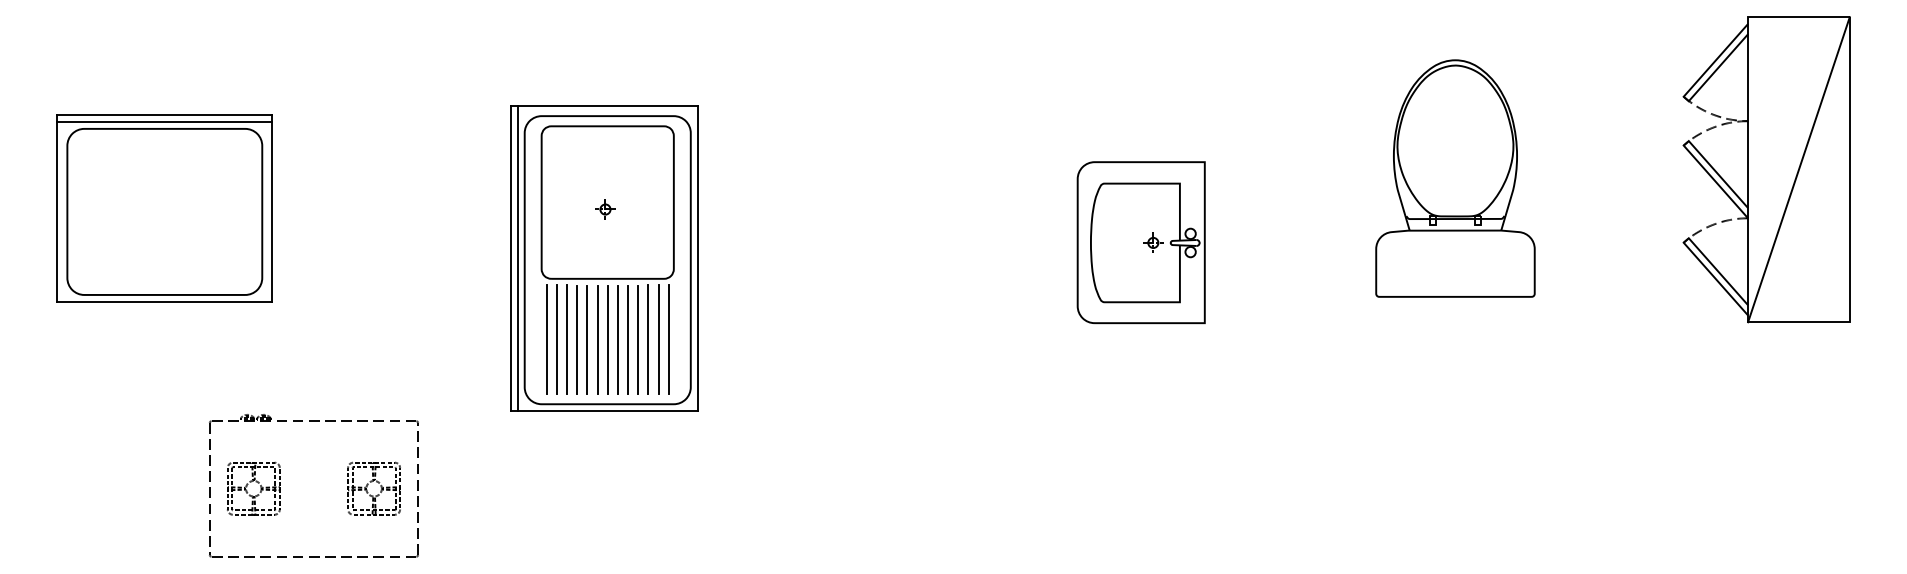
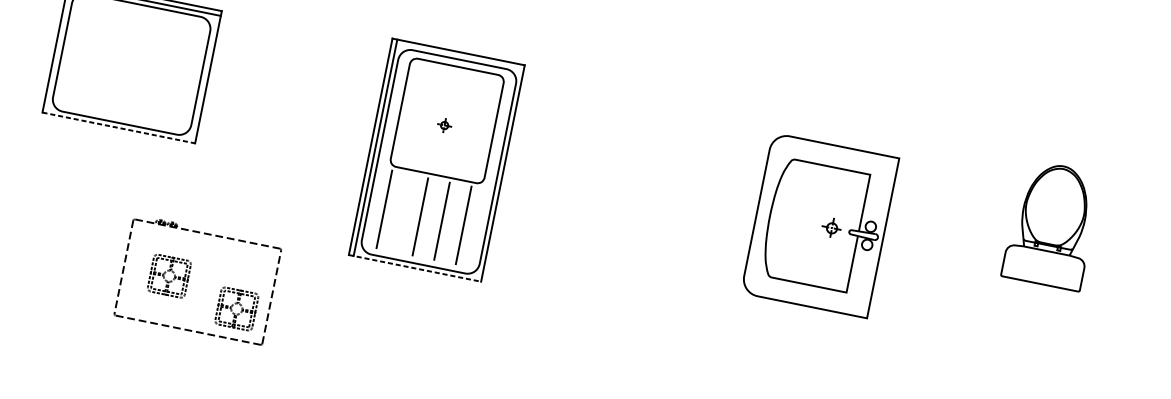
part: (1455, 178) -> (1052, 225), size x0.7
part: (1140, 242) -> (819, 225), size x1.4
line: (164, 301) -> (118, 127), solid -> dashed
line: (556, 339) -> (391, 210), removed
line: (567, 339) -> (399, 212), removed
line: (577, 339) -> (406, 213), removed
line: (587, 339) -> (413, 215), removed
line: (607, 339) -> (427, 218), removed
line: (617, 339) -> (434, 219), removed
line: (638, 339) -> (449, 222), removed
line: (648, 339) -> (456, 223), removed
line: (668, 339) -> (470, 226), removed
line: (604, 411) -> (415, 268), solid -> dashed
part: (251, 482) -> (168, 271), moved
part: (373, 488) -> (236, 308), moved

